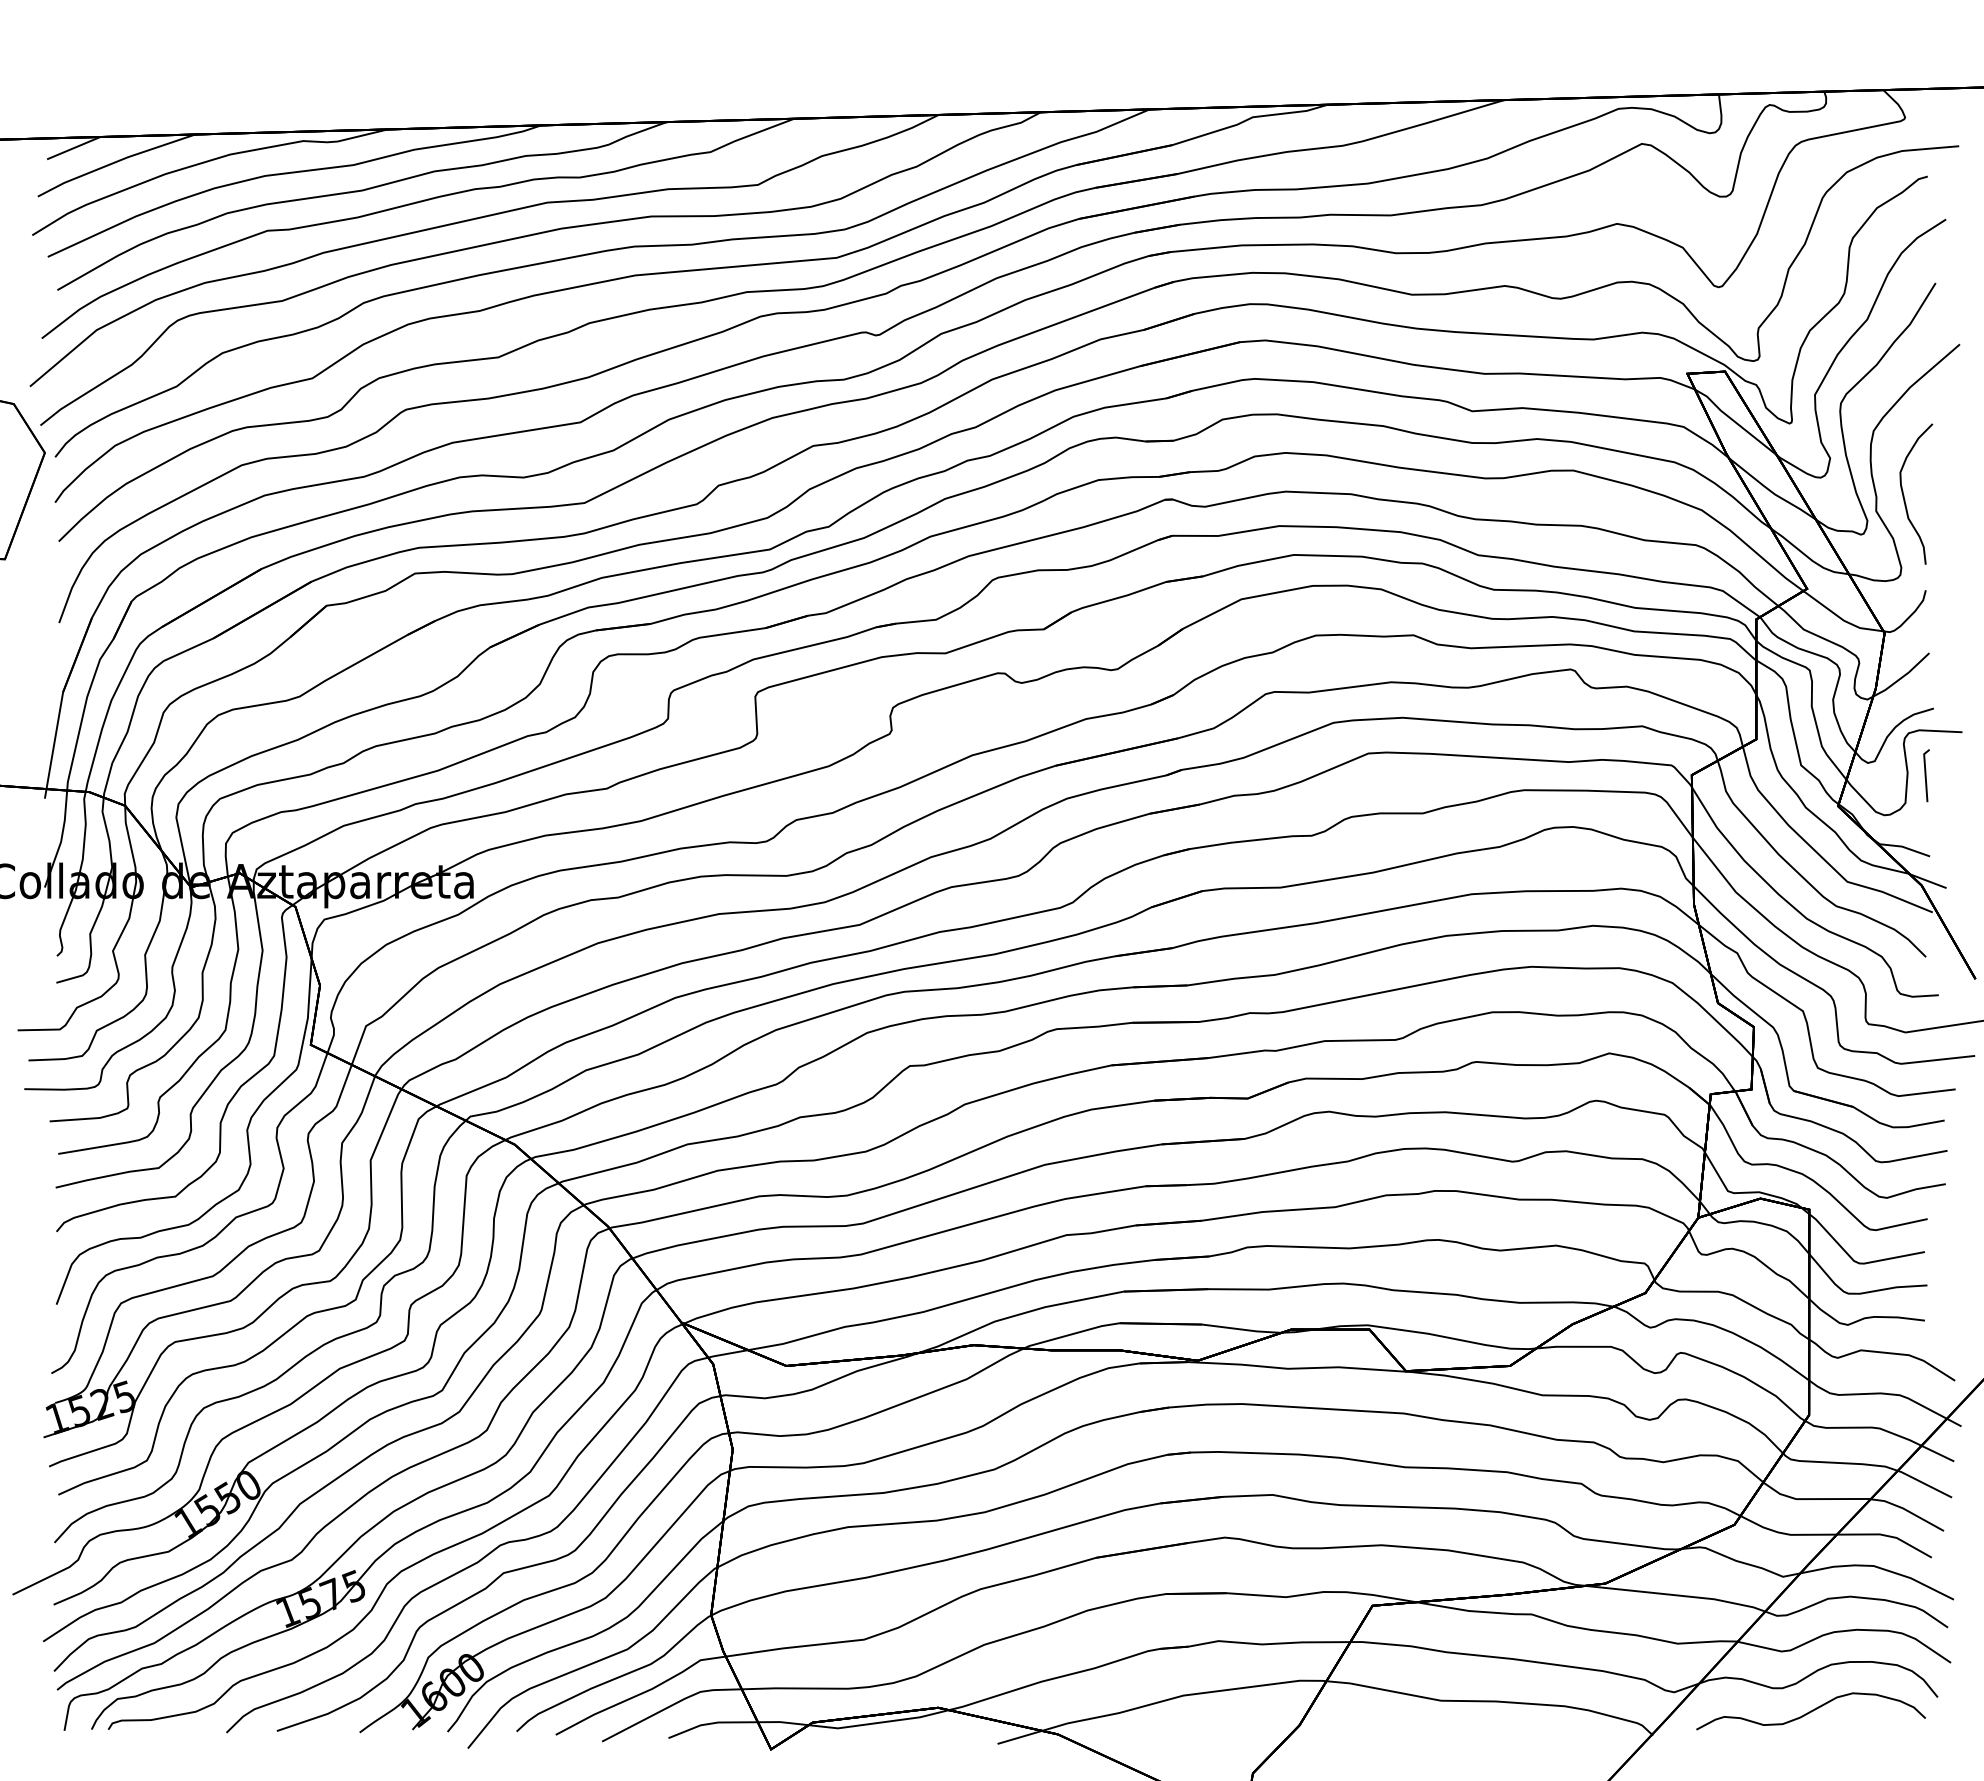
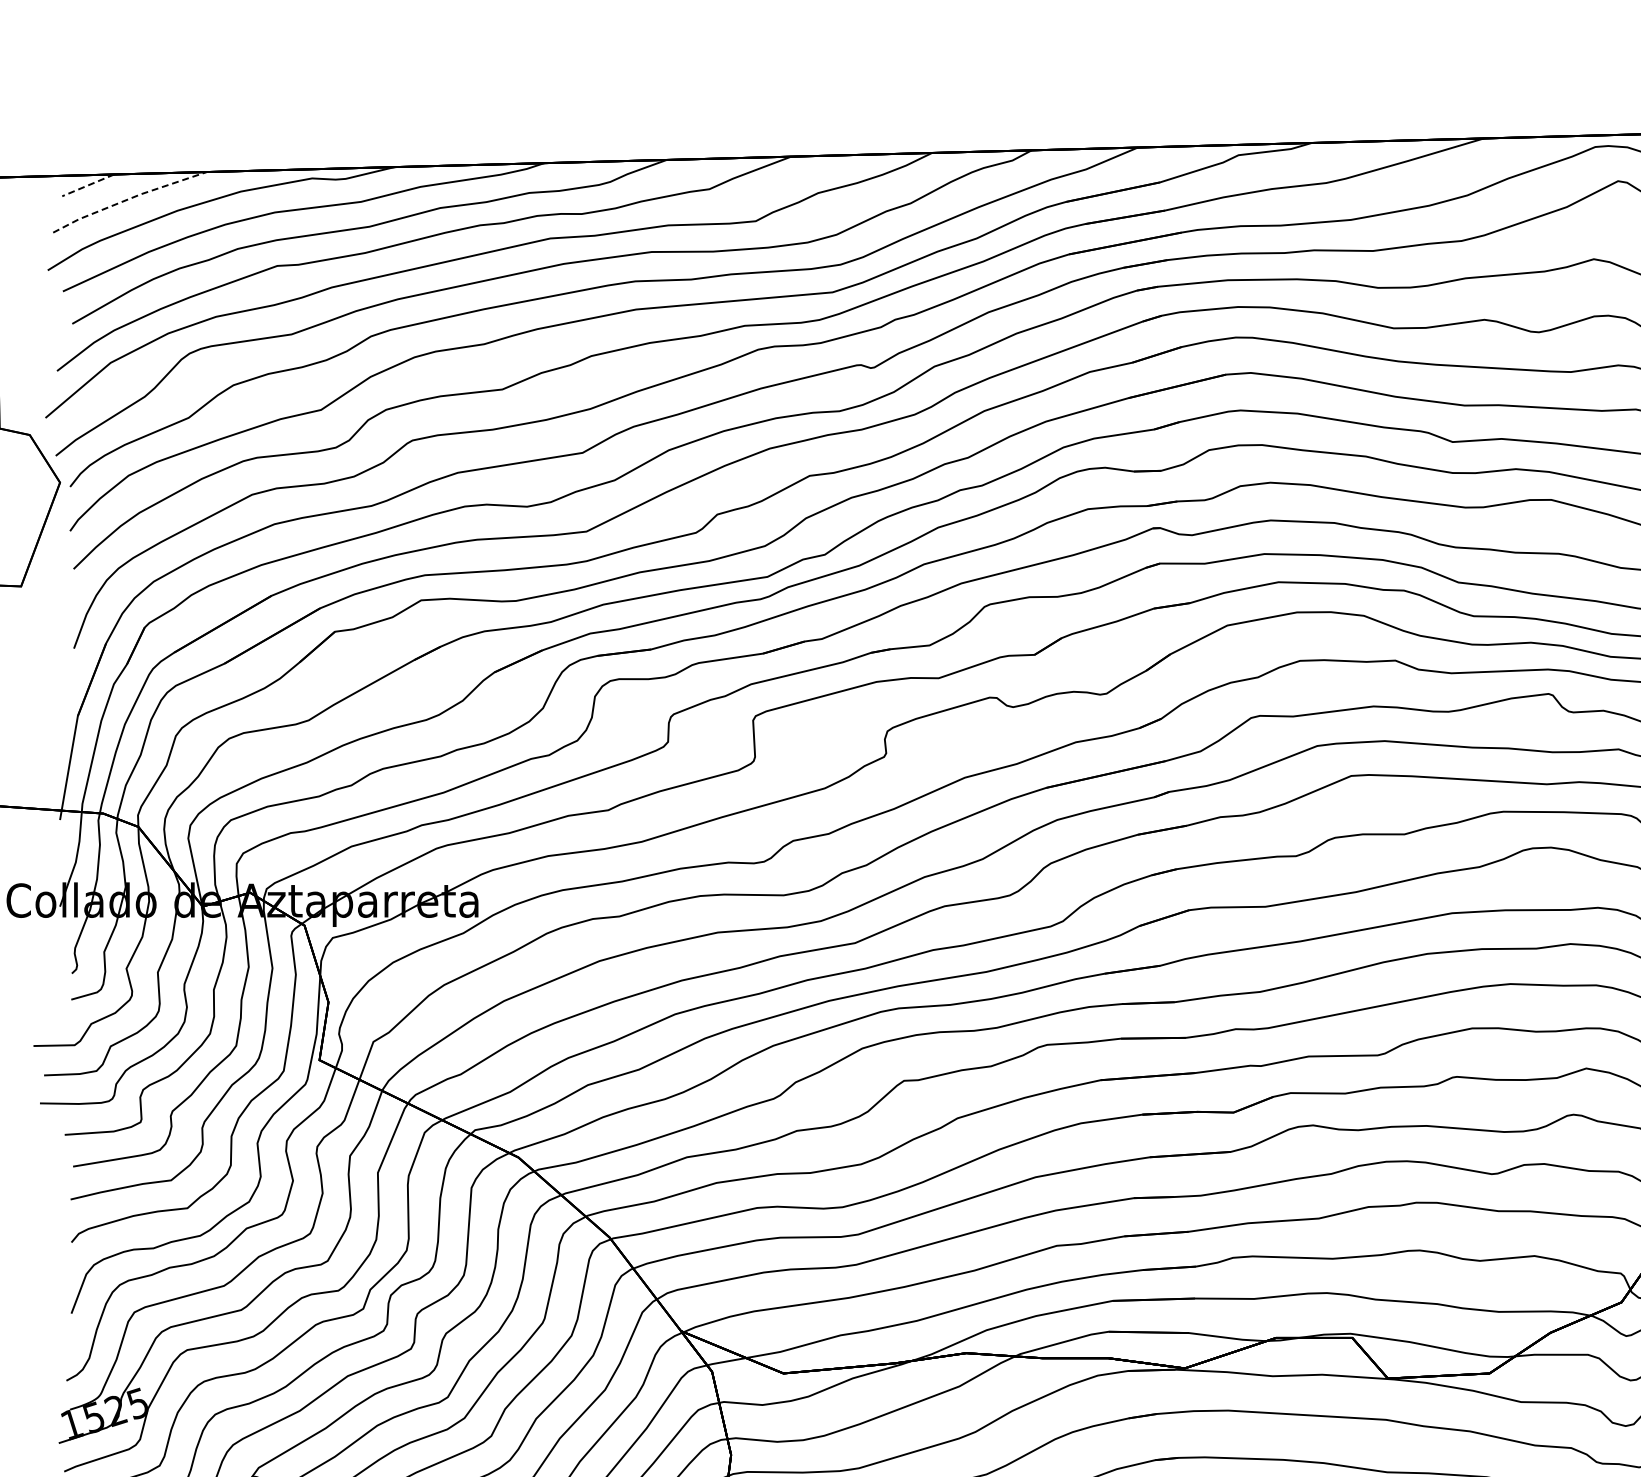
line: (73, 148) -> (87, 185), solid -> dashed
line: (115, 162) -> (128, 199), solid -> dashed

